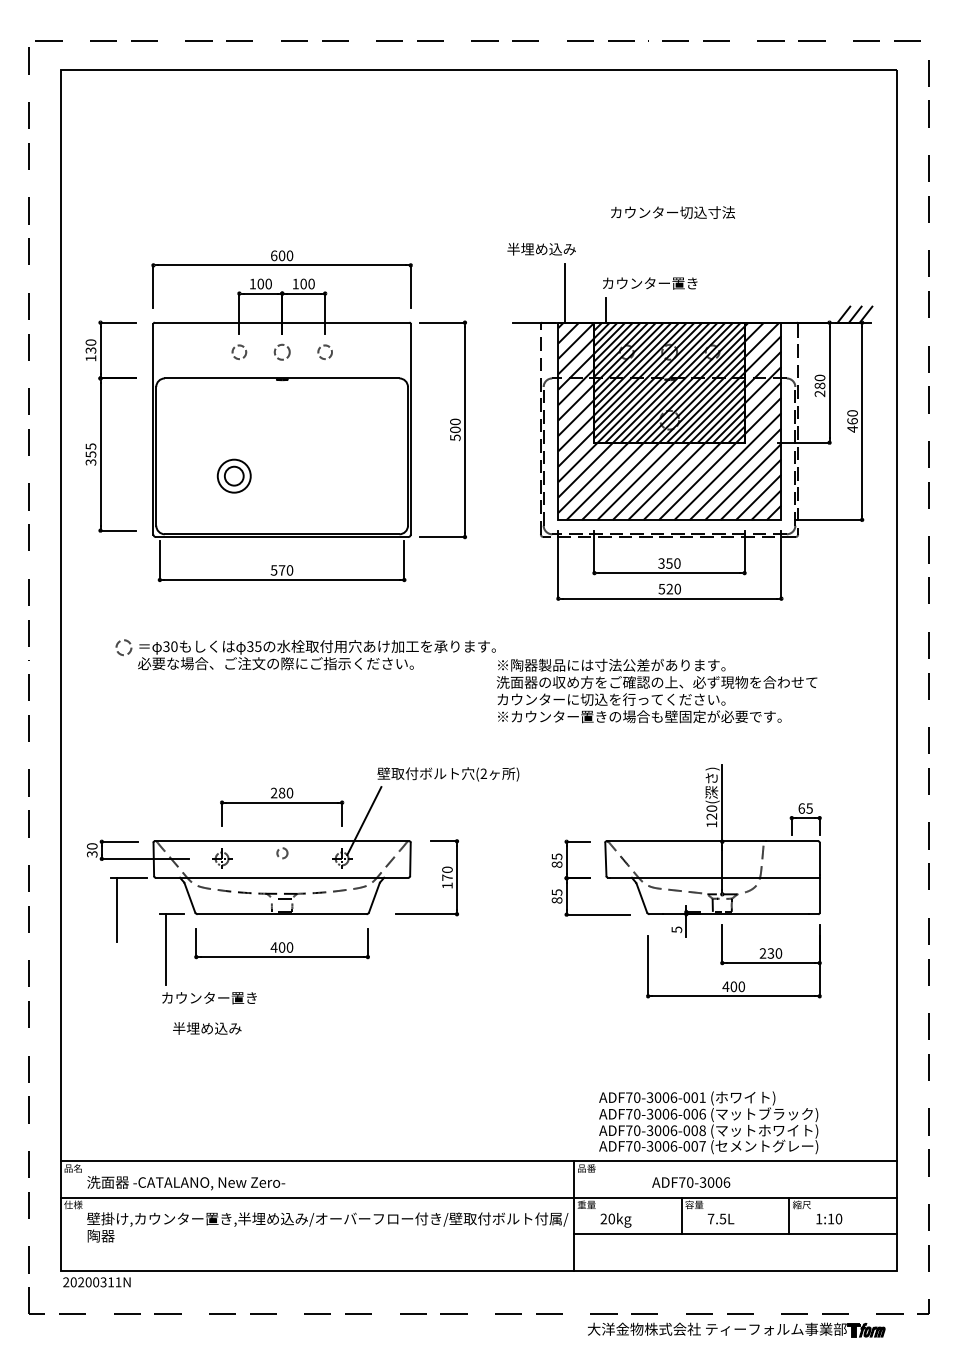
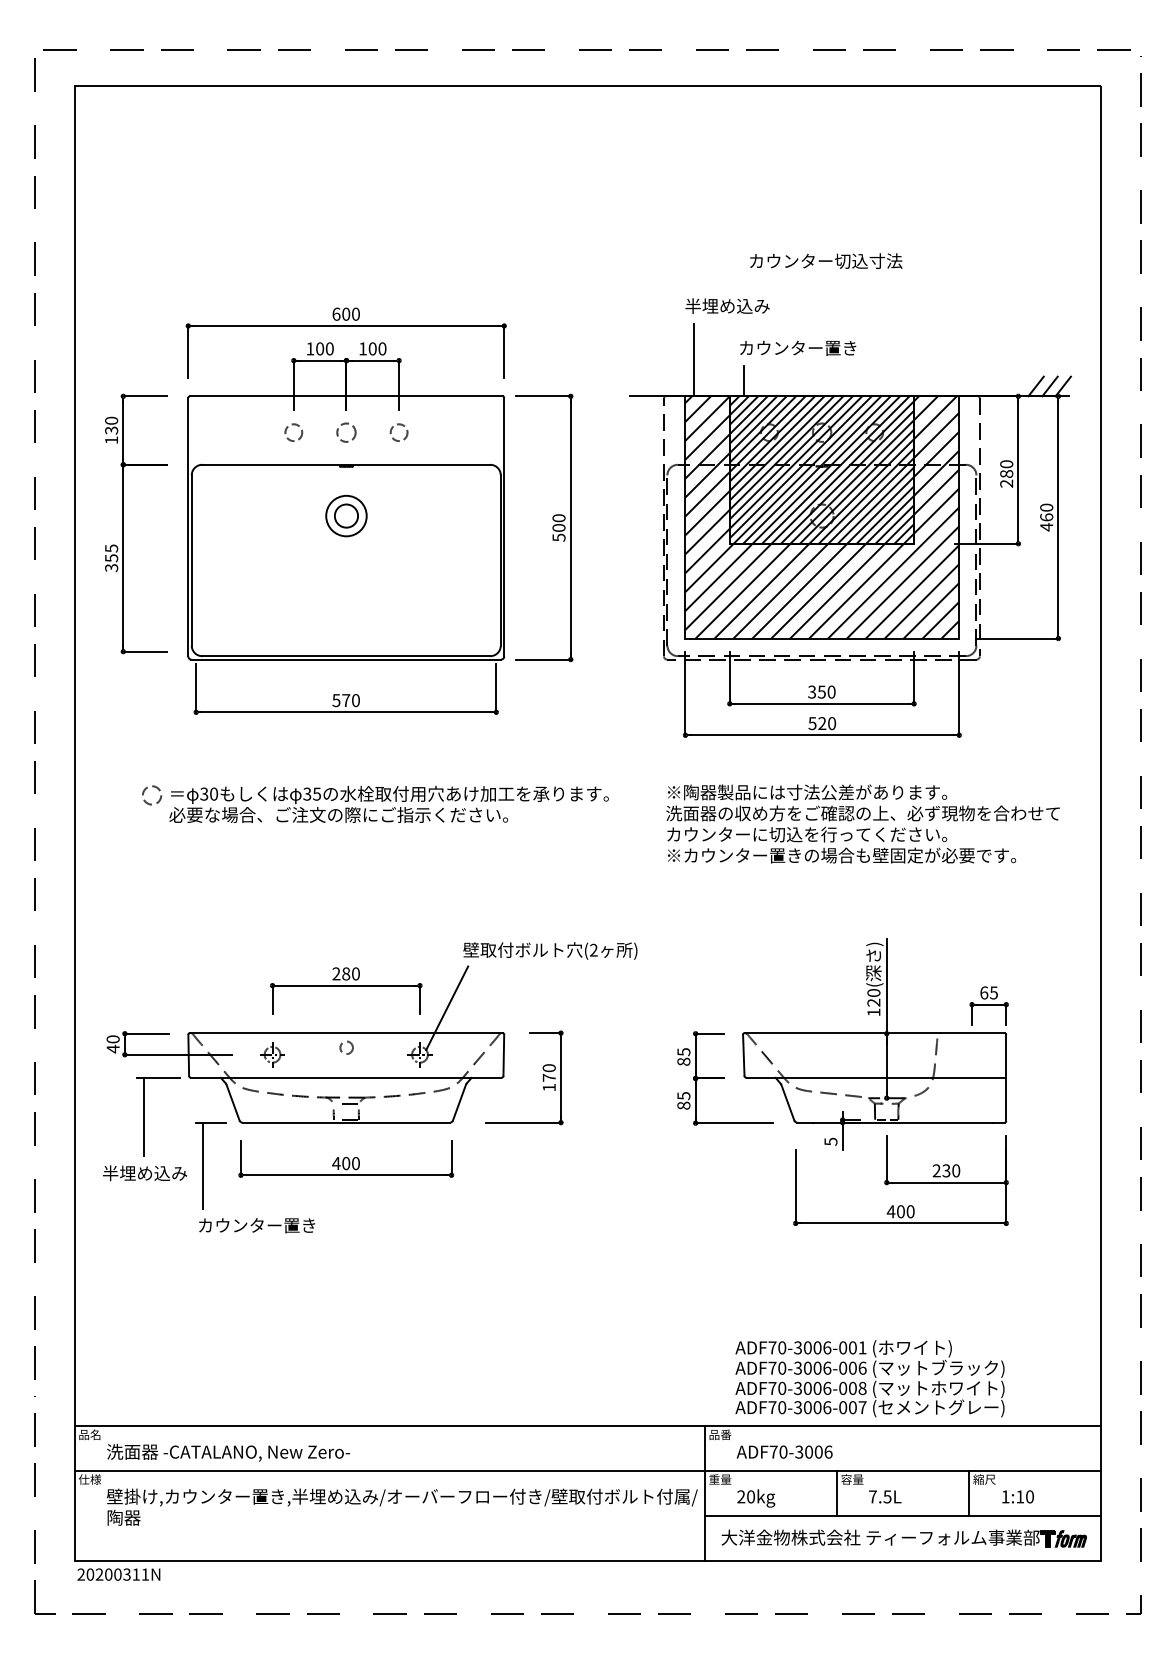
text: (541, 248) -> (727, 305), moved
part: (233, 475) -> (345, 515), moved
text: (656, 690) -> (862, 823), moved
text: (91, 853) -> (112, 1048), 30 -> 40
text: (207, 1028) -> (145, 1173), moved
text: (691, 1182) -> (785, 1452), moved
part: (736, 1329) -> (904, 1537), moved

